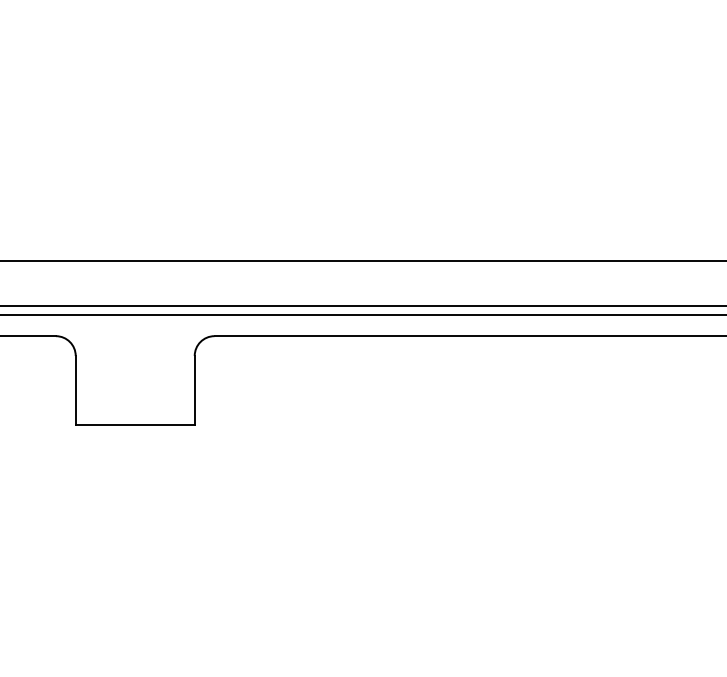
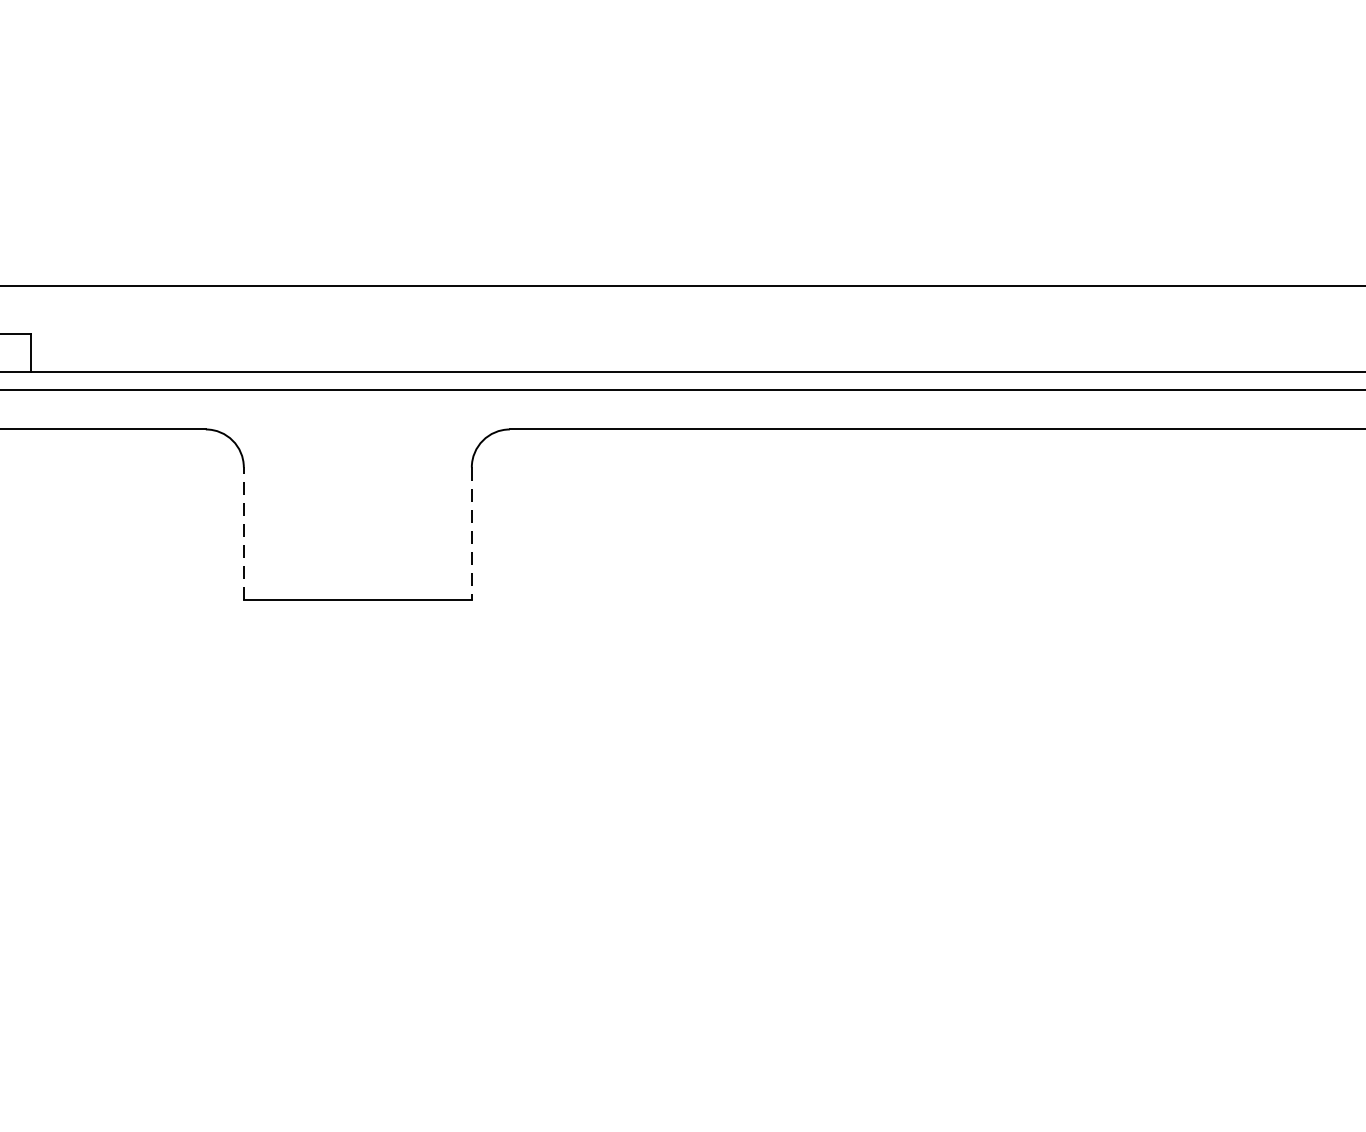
line: (75, 390) -> (243, 533), solid -> dashed
line: (194, 390) -> (471, 533), solid -> dashed

